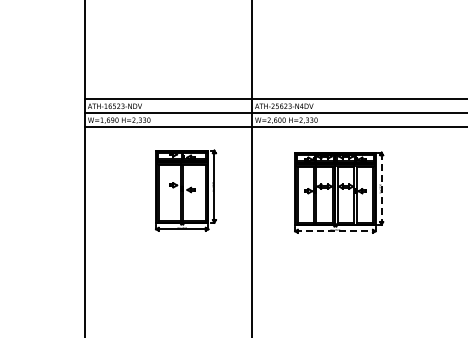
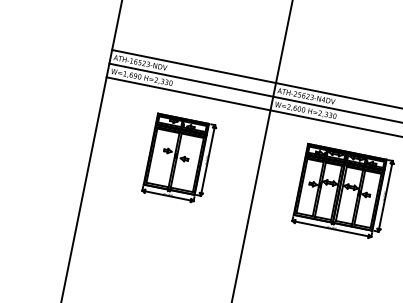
line: (381, 189) -> (385, 197), dashed -> solid
part: (185, 190) -> (178, 158), moved
line: (335, 231) -> (331, 229), dashed -> solid

